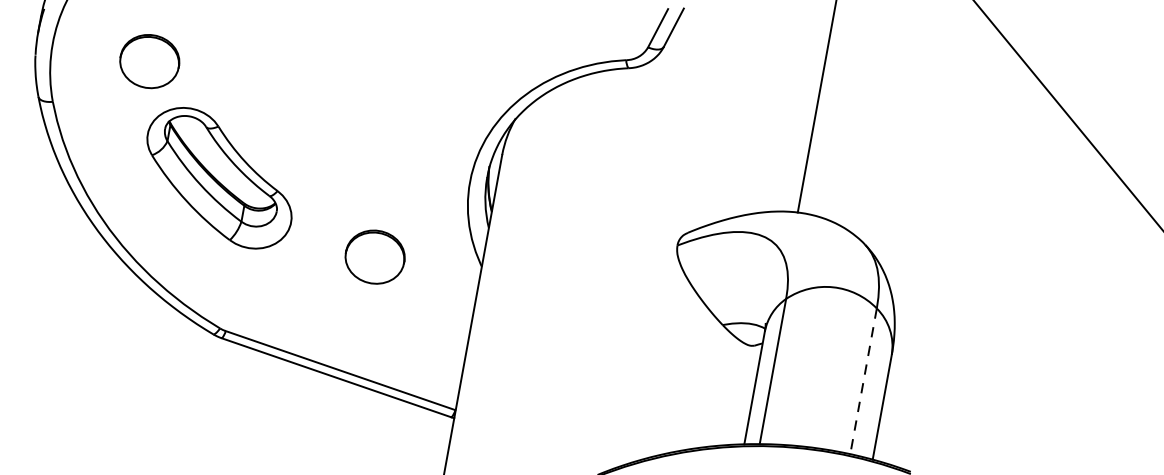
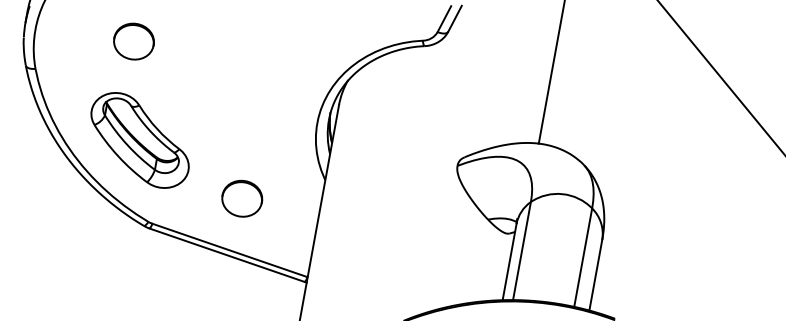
part: (149, 61) -> (133, 41), moved
part: (218, 178) -> (139, 140), moved
part: (375, 256) -> (242, 198), moved
line: (863, 382) -> (583, 258), dashed -> solid

